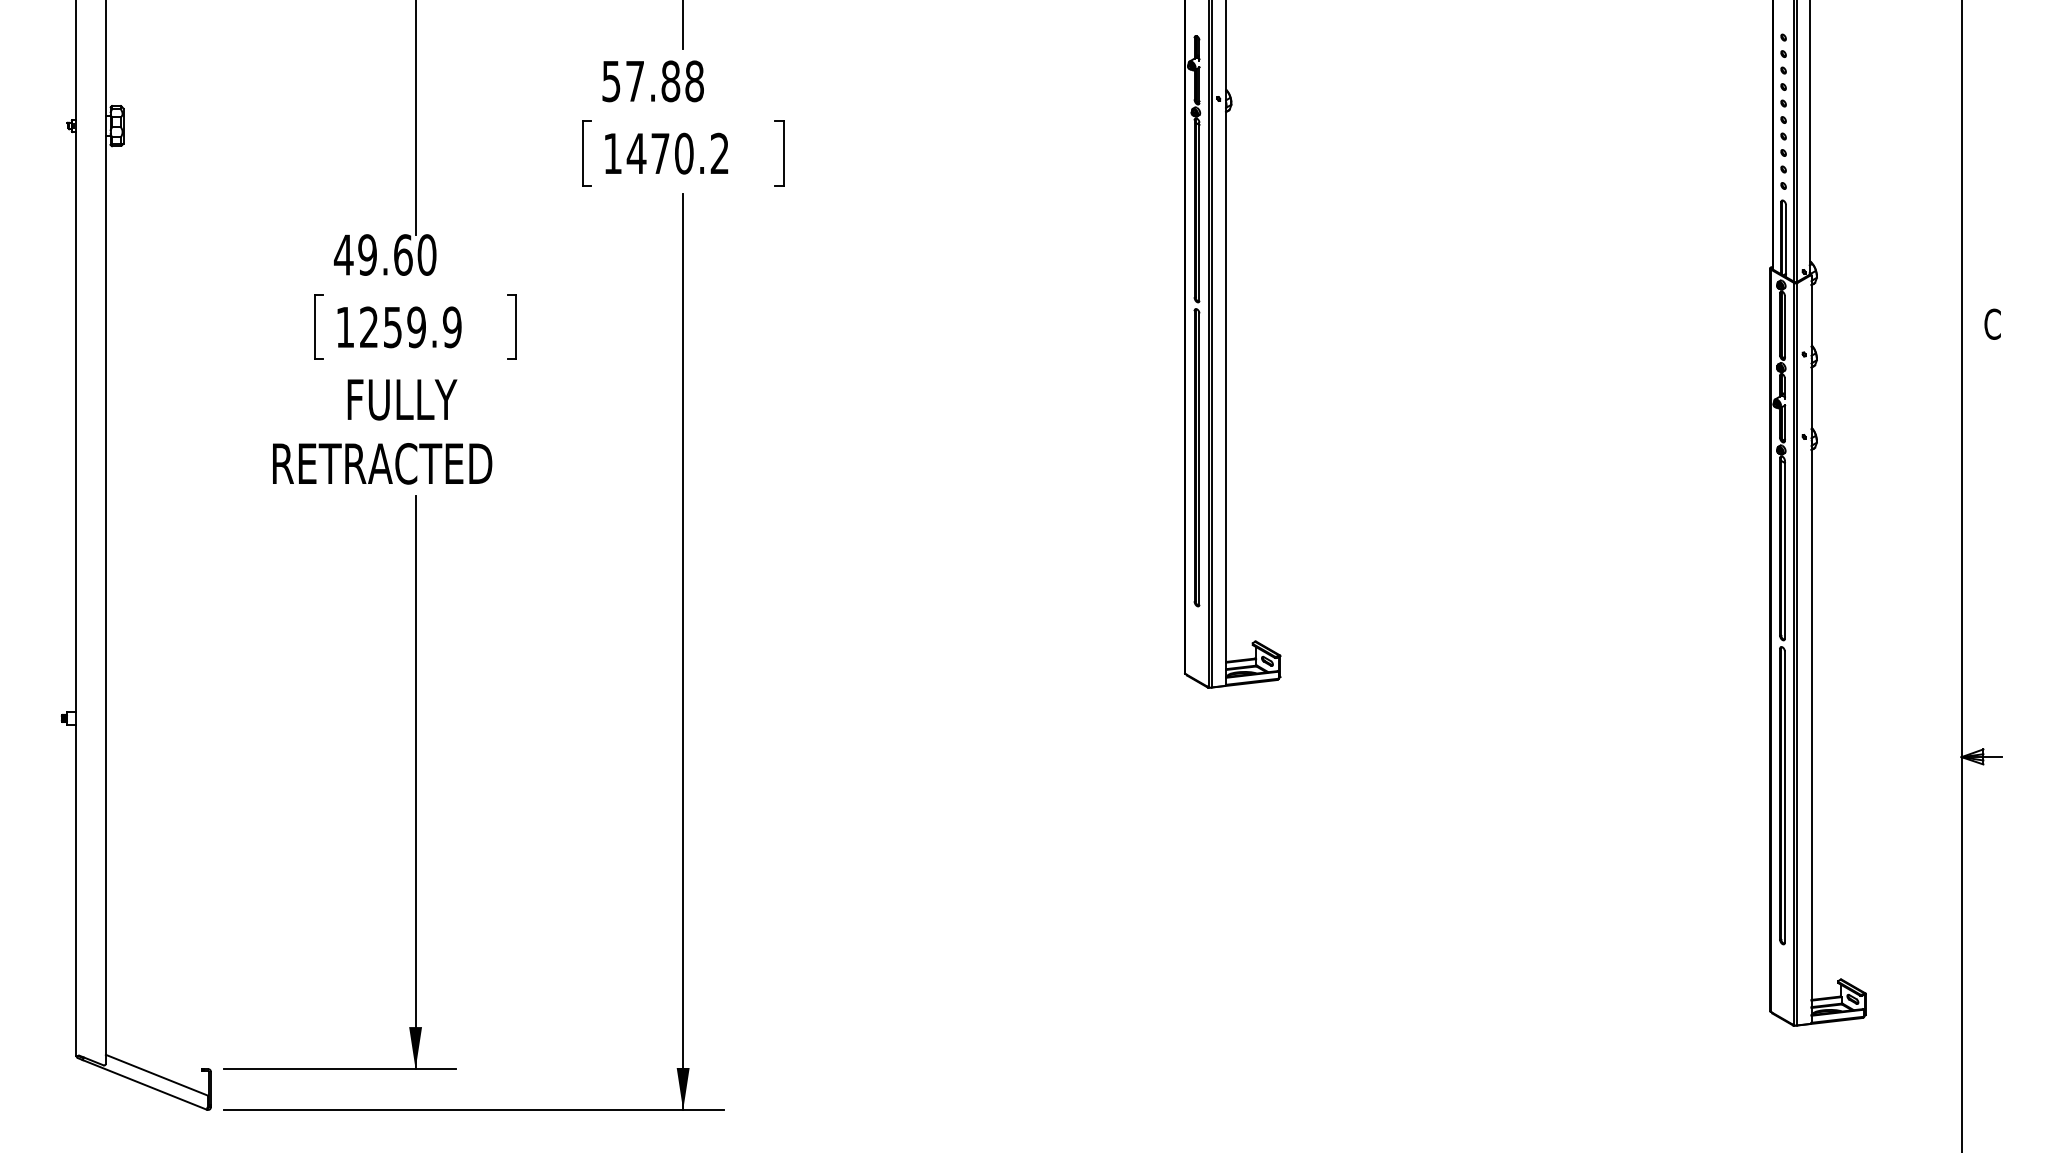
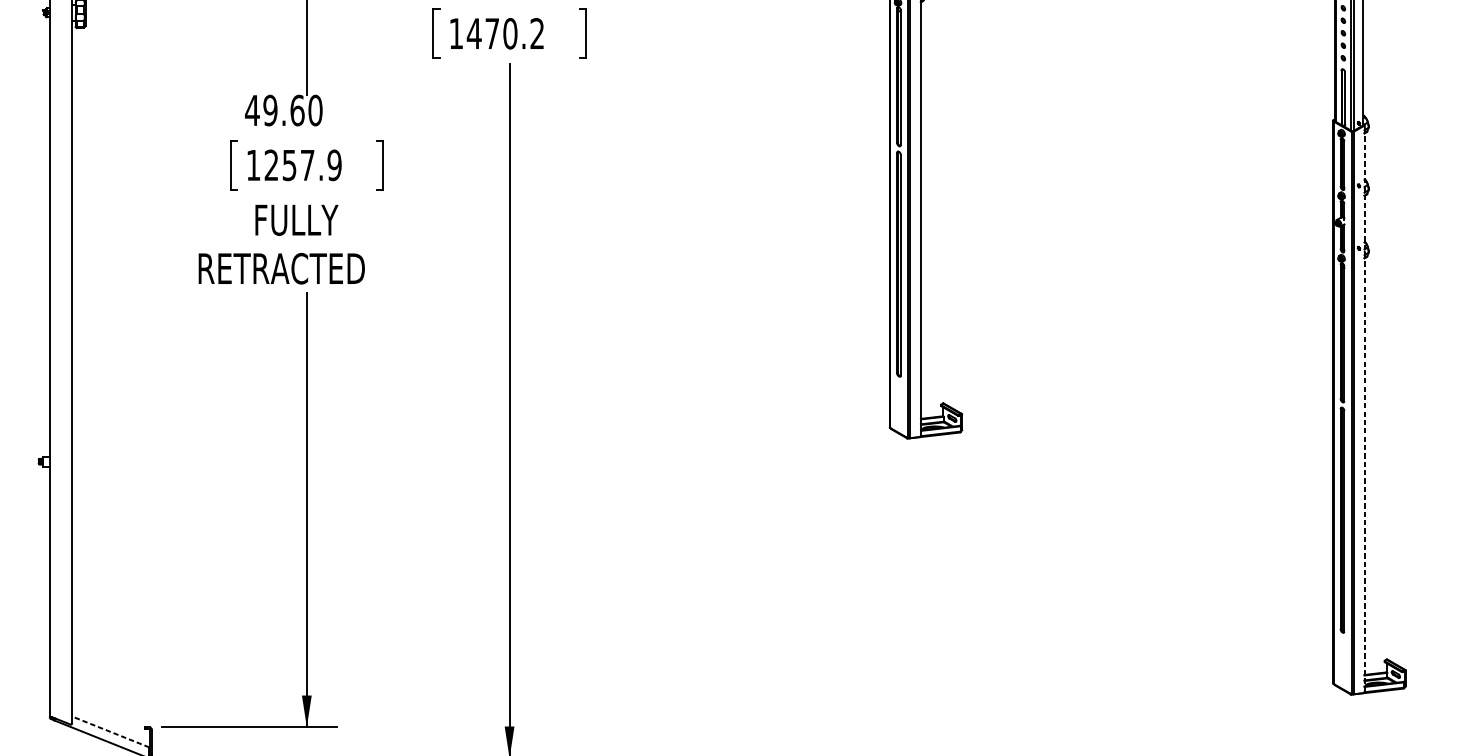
text: (416, 327) -> (307, 165), 1259.9 -> 1257.9
line: (1811, 648) -> (1364, 408), solid -> dashed
line: (156, 1075) -> (110, 732), solid -> dashed

